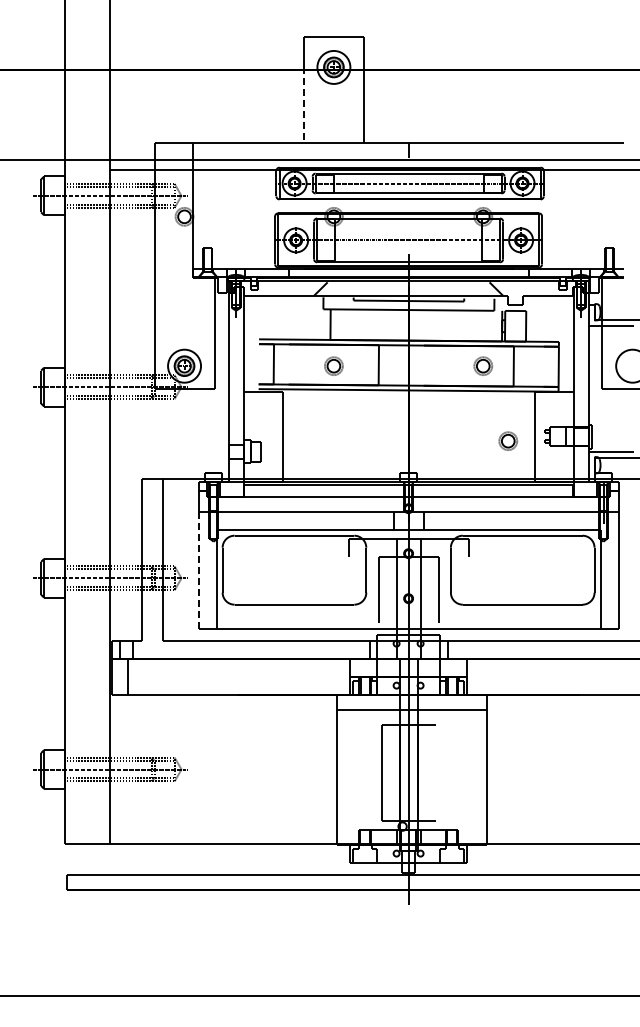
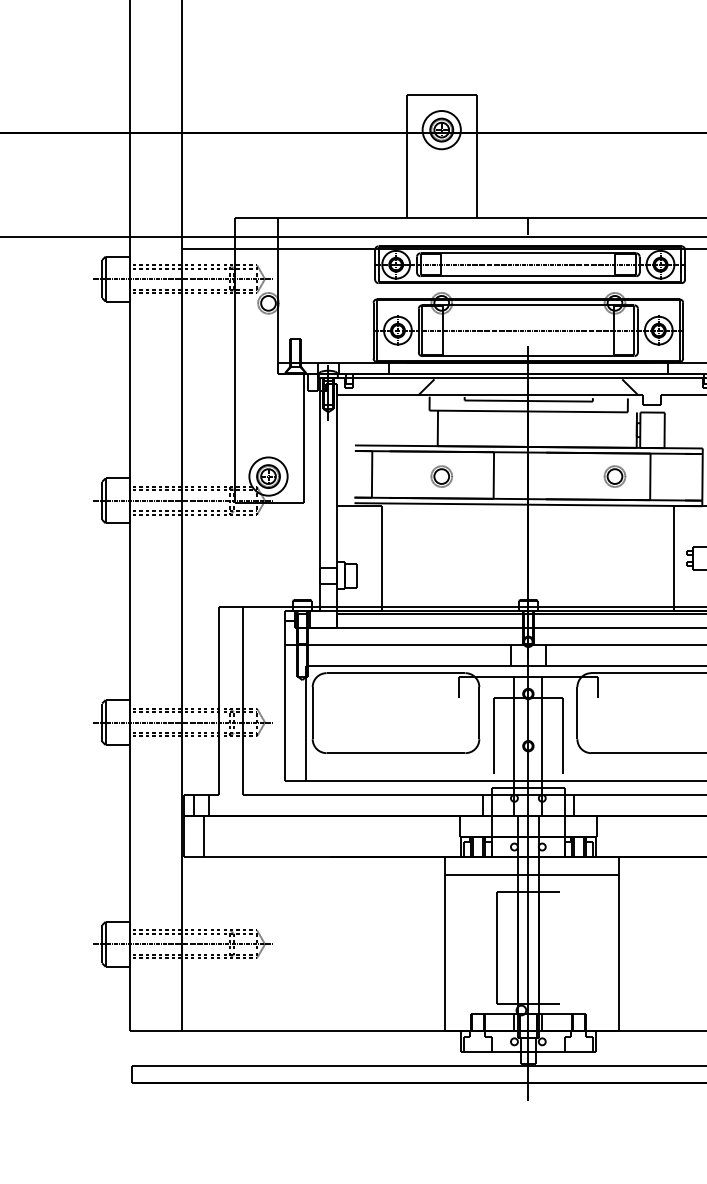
line: (303, 105) -> (406, 174), dashed -> solid
part: (507, 440) -> (643, 562), removed
line: (198, 569) -> (284, 712), dashed -> solid

